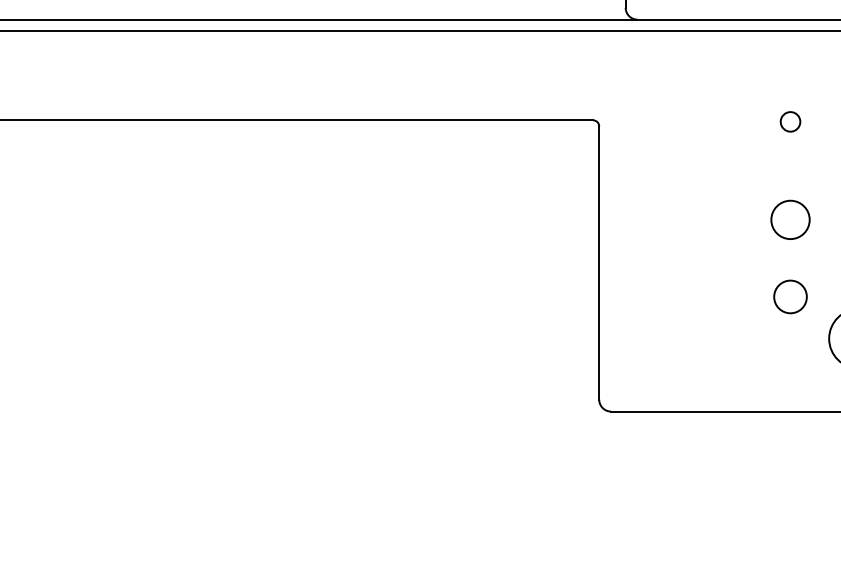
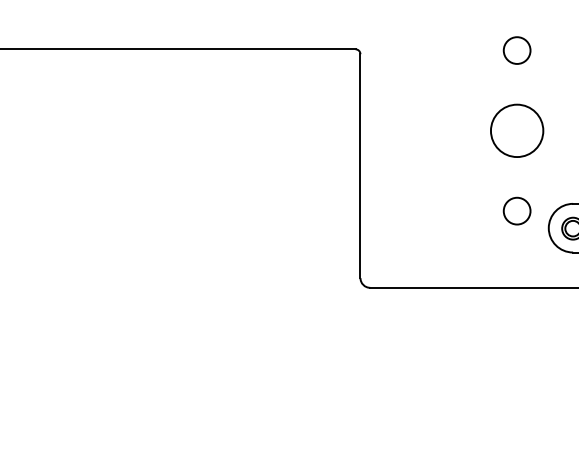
circle: (790, 121) -> (517, 50), size x1.67
circle: (790, 219) -> (517, 130), size x1.67
circle: (790, 296) -> (517, 210), moved

